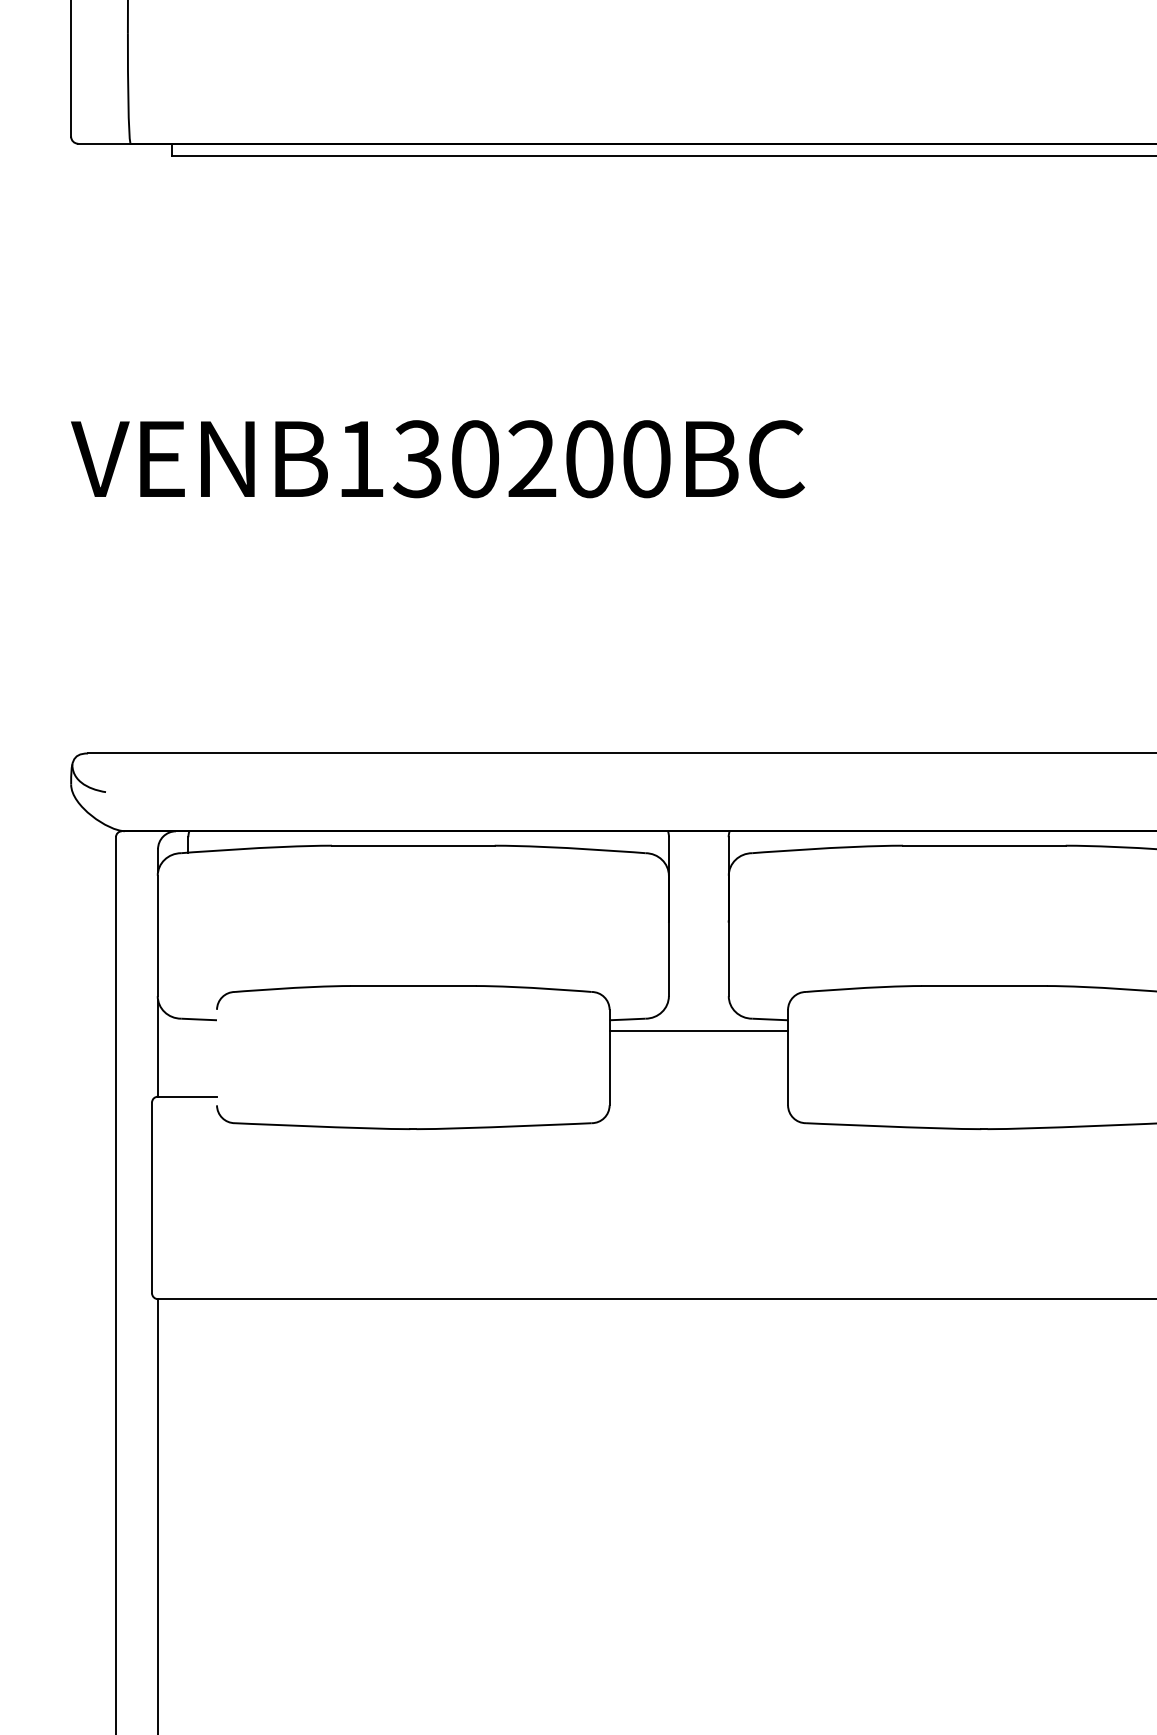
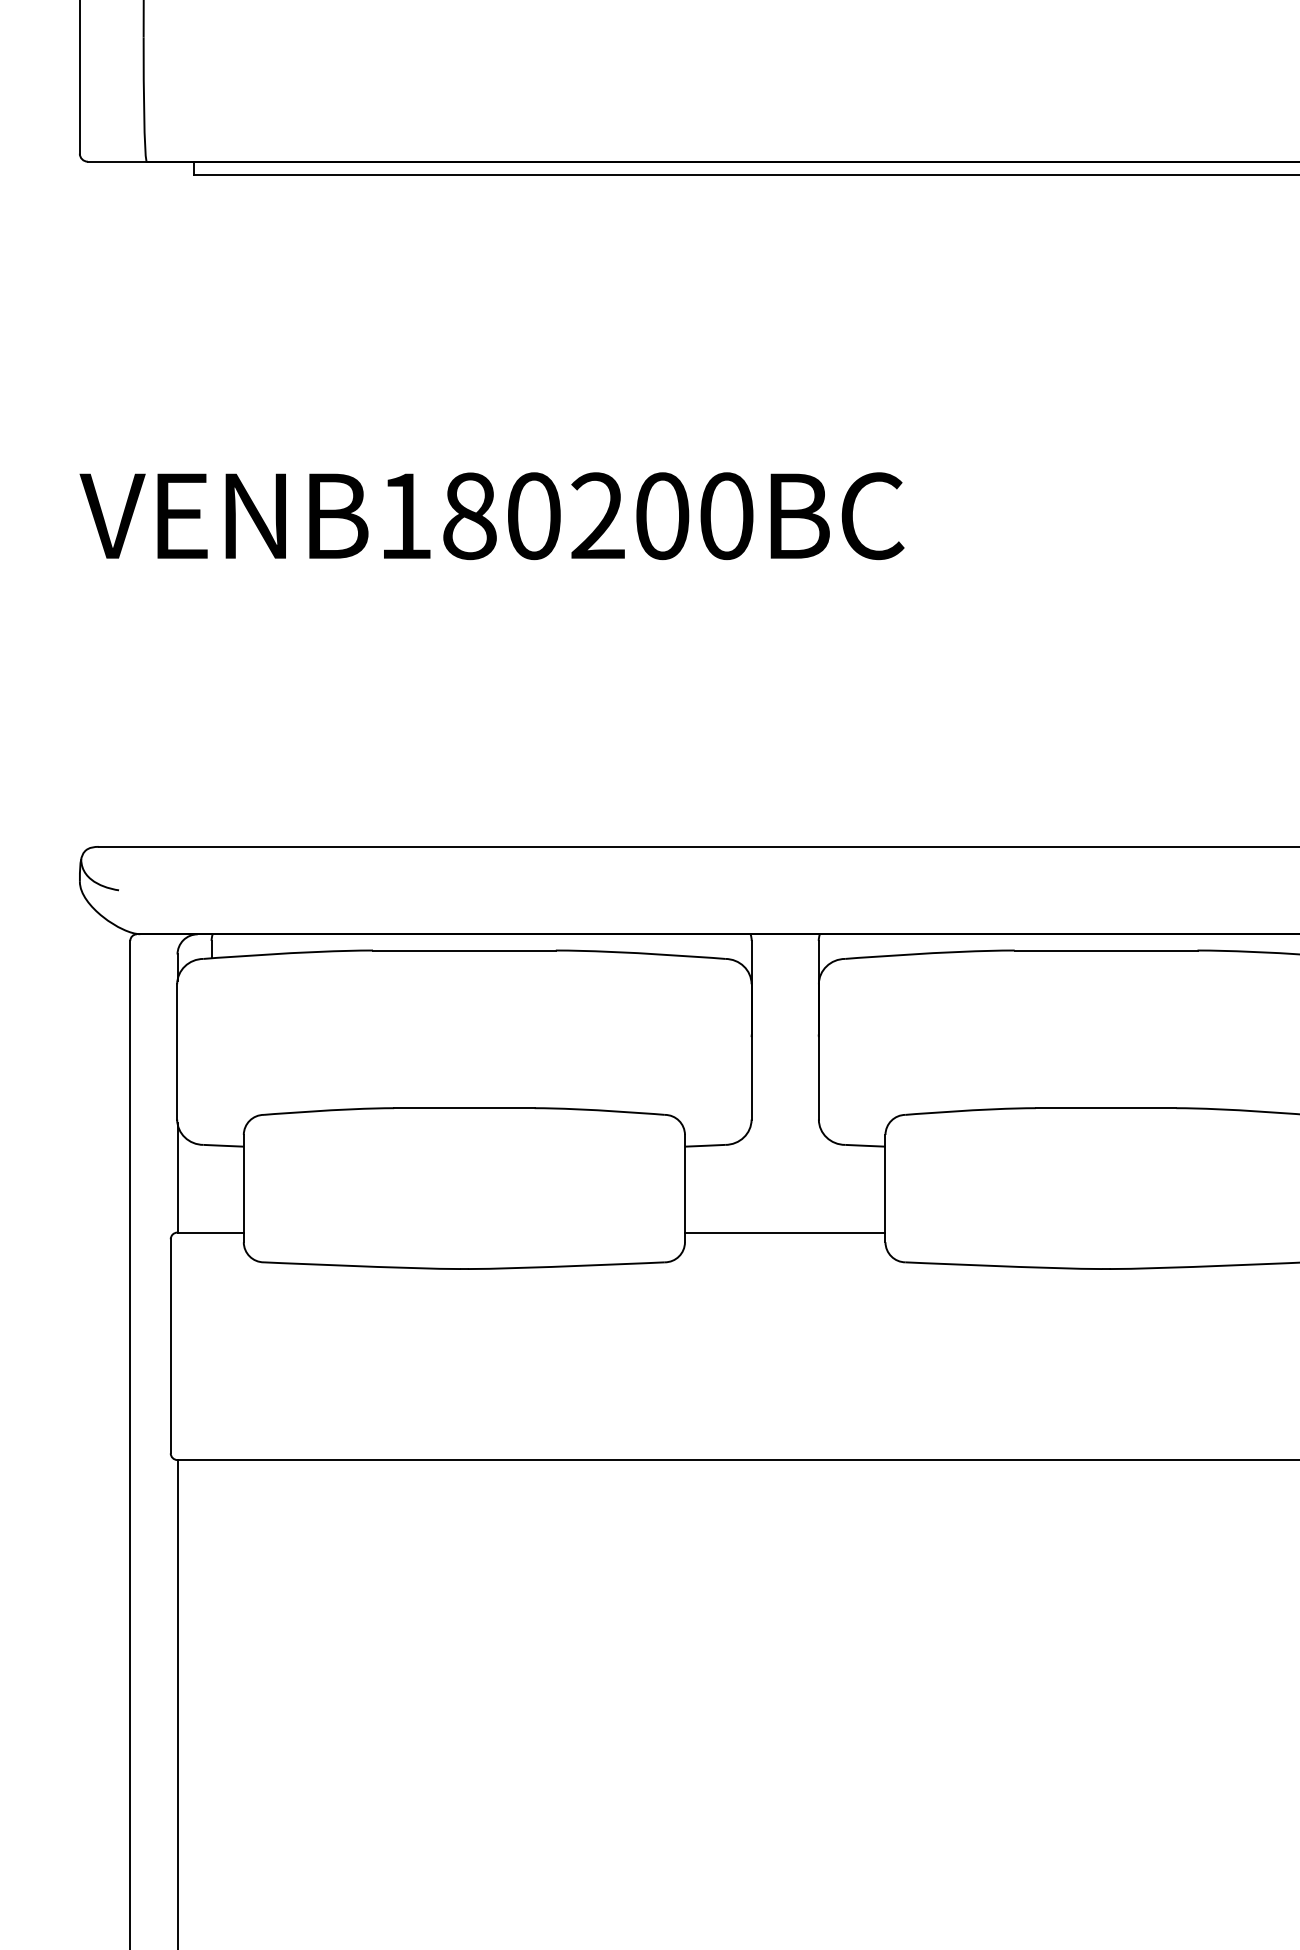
text: (416, 459) -> (468, 516), VENB130200BC -> VENB180200BC
line: (699, 1030) -> (785, 1232), moved
line: (216, 1057) -> (243, 1188), added

